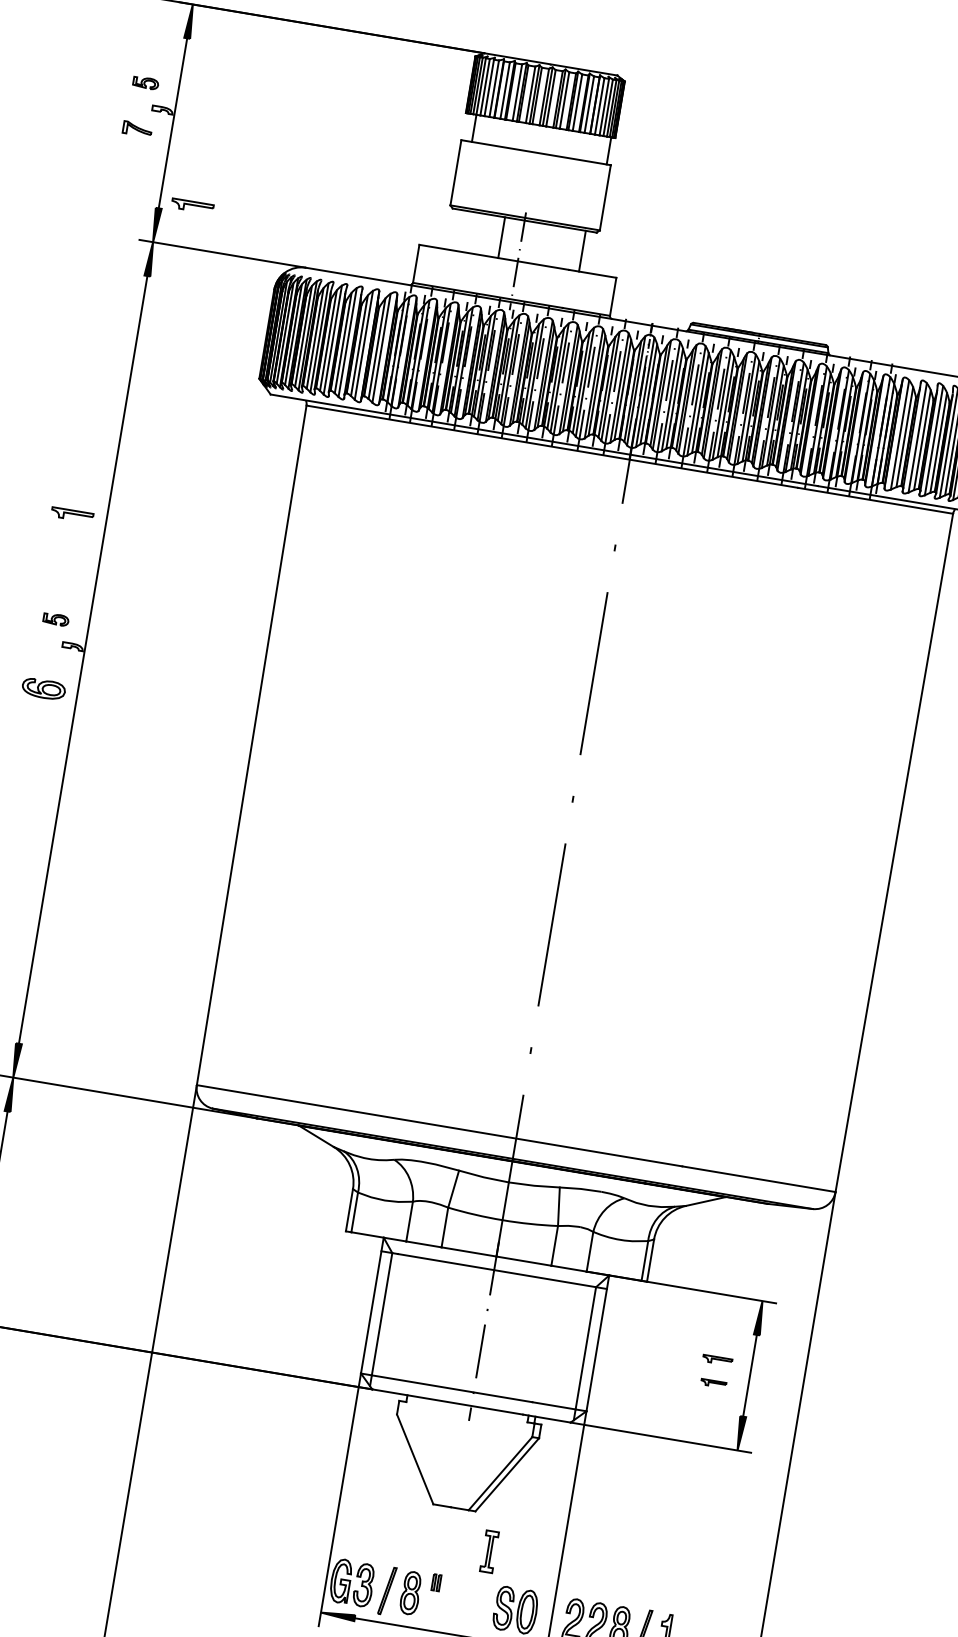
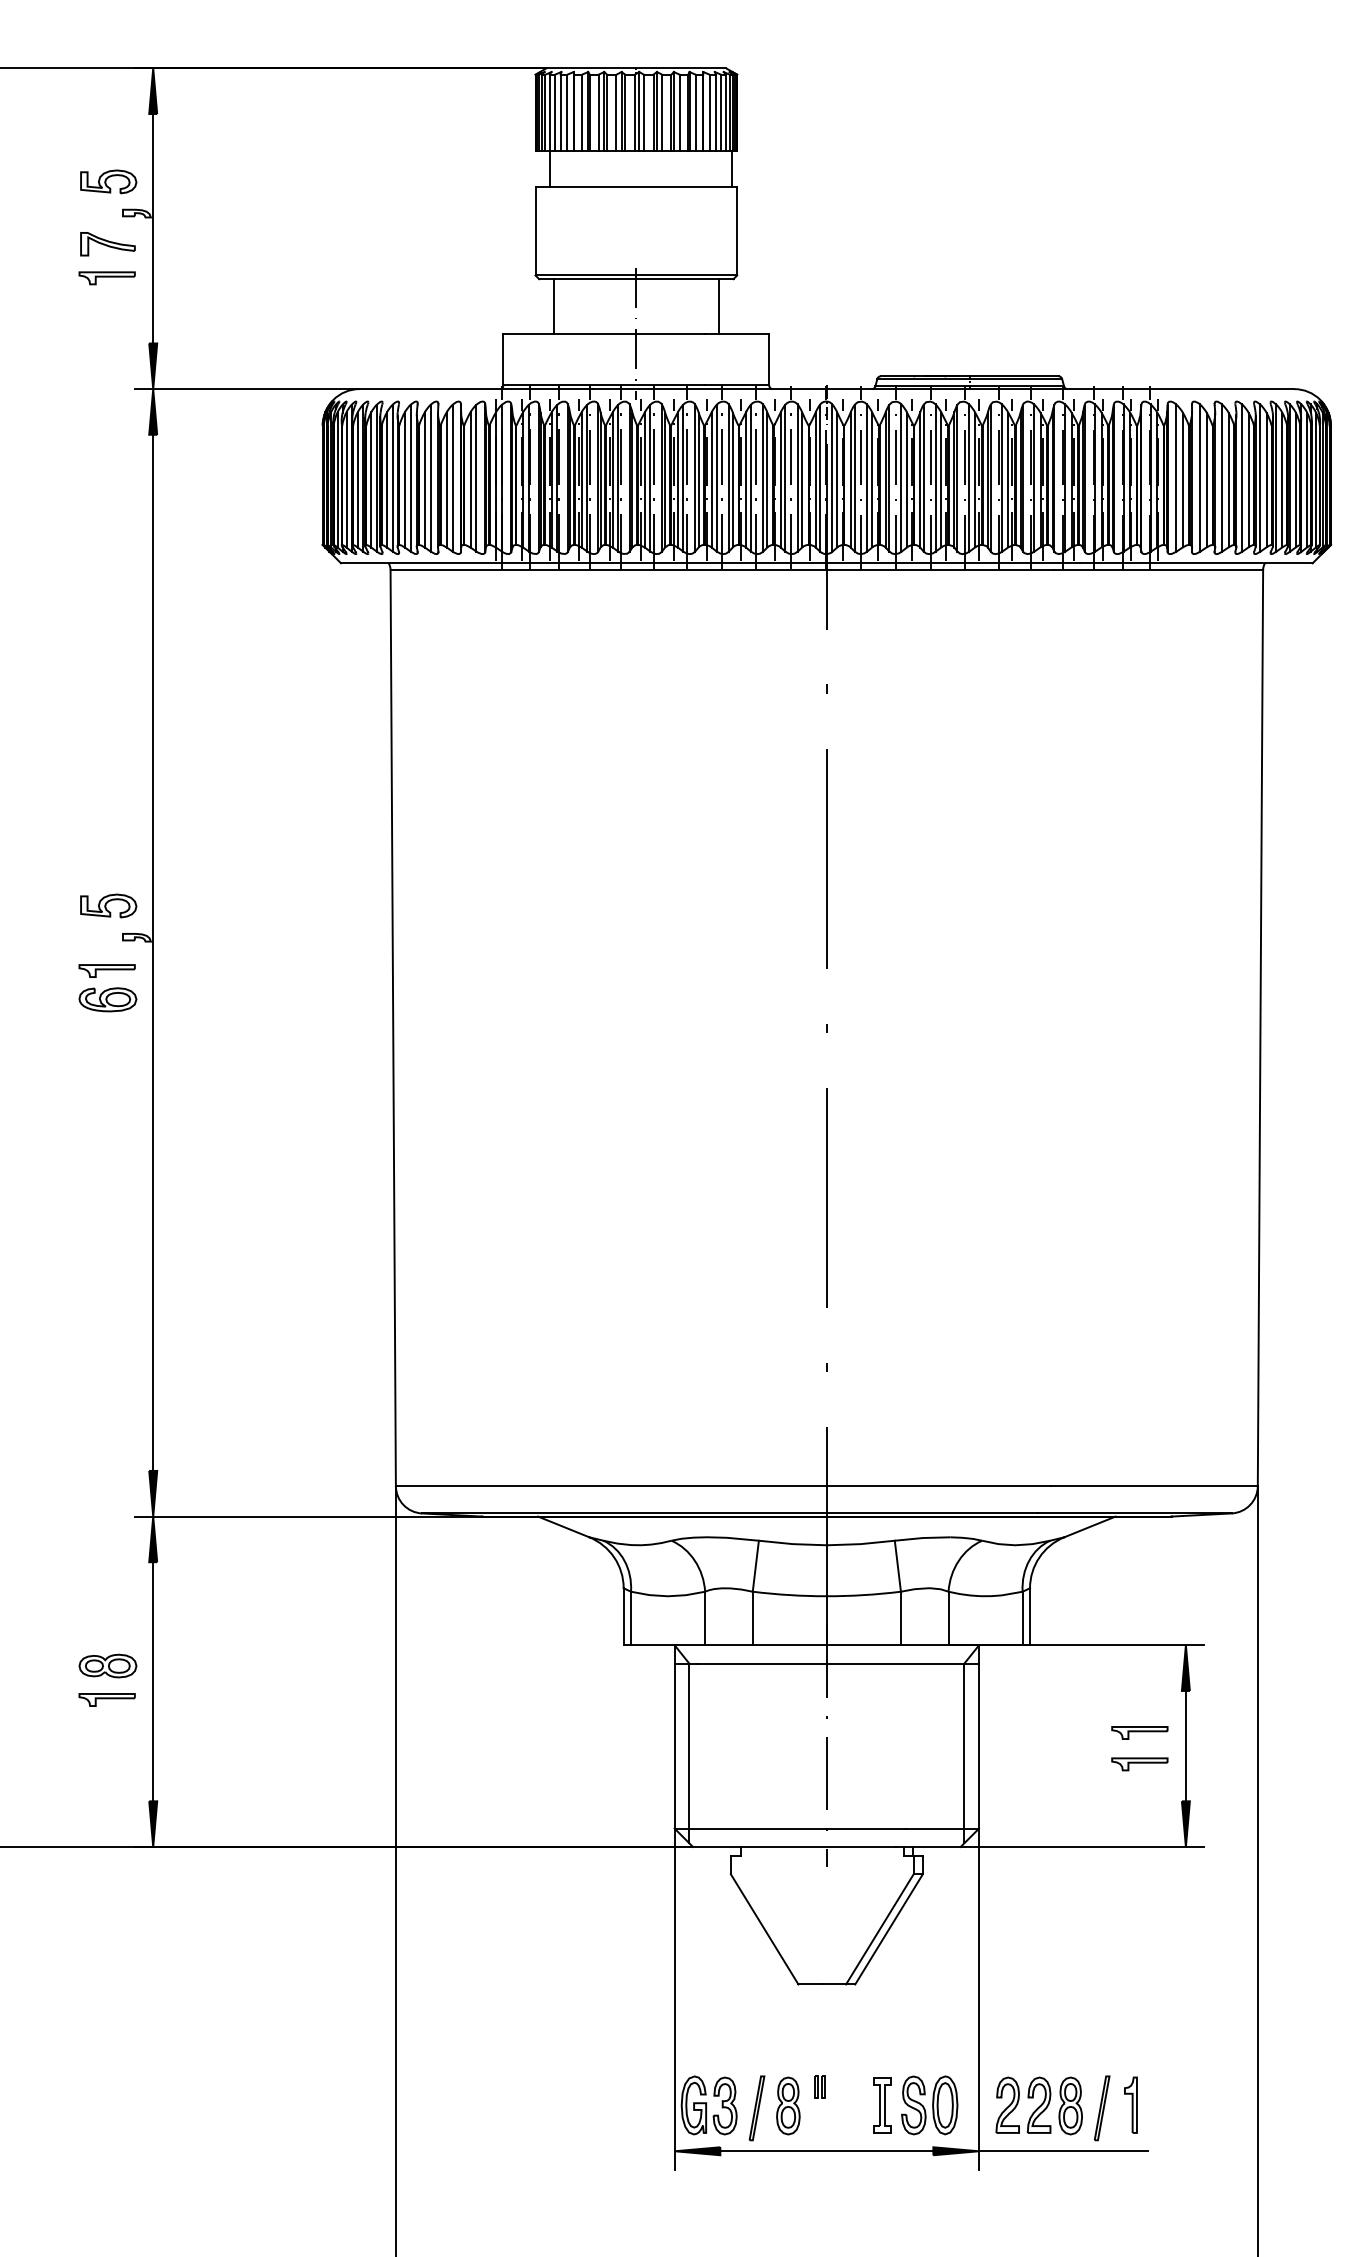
part: (145, 82) -> (108, 181), size x1.67
part: (137, 129) -> (107, 244), size x1.43
part: (192, 206) -> (106, 278), moved
line: (501, 237) -> (553, 306), moved
part: (71, 514) -> (106, 970), moved
part: (55, 619) -> (108, 905), size x1.67
part: (717, 1359) -> (1139, 1732), size x1.43
part: (713, 1383) -> (1139, 1764), size x1.67
part: (489, 1551) -> (882, 2105), moved

